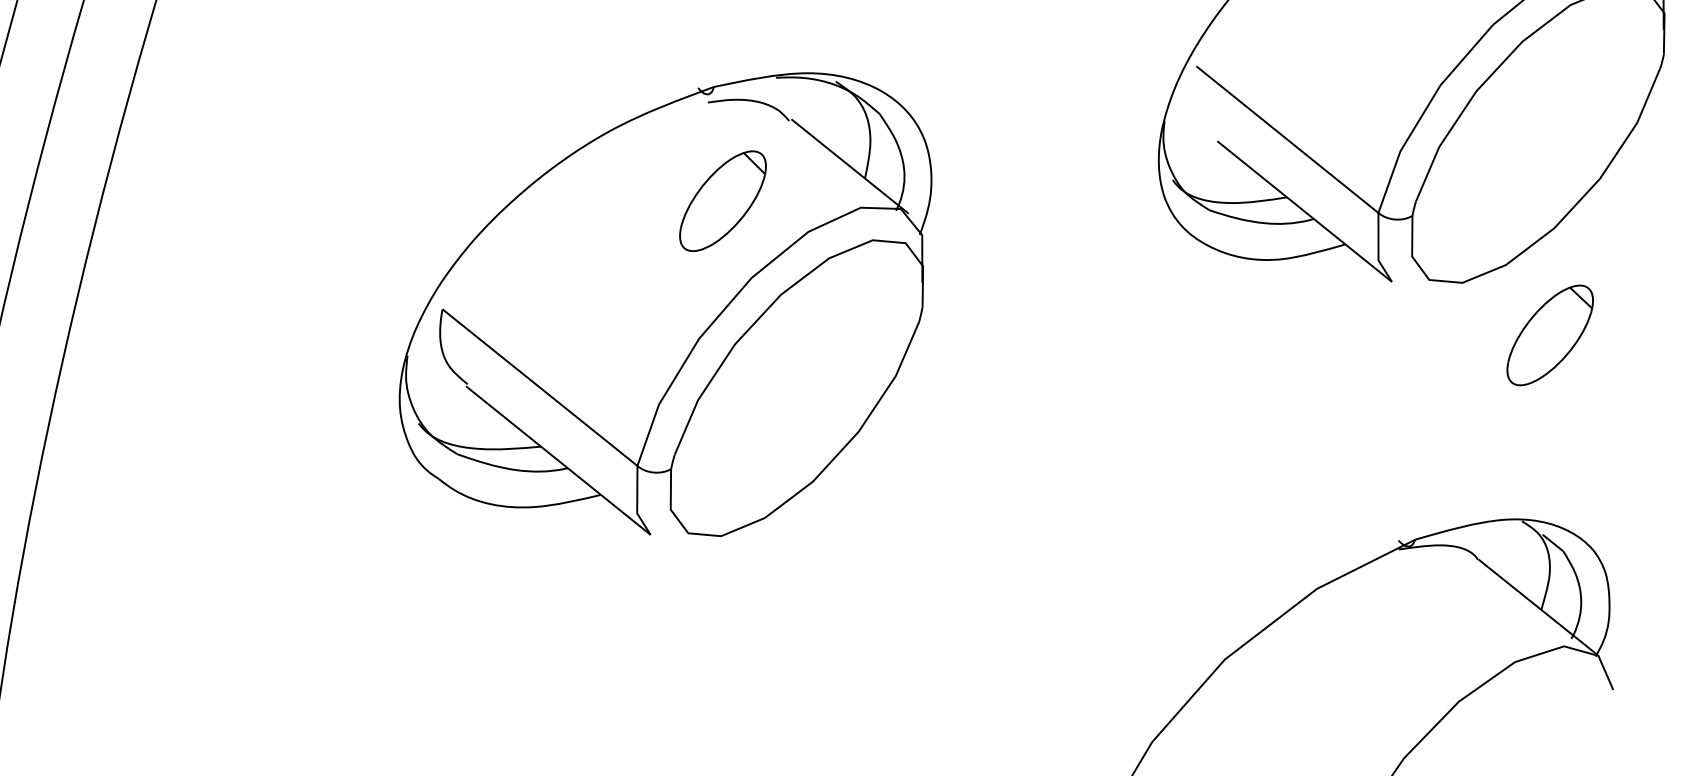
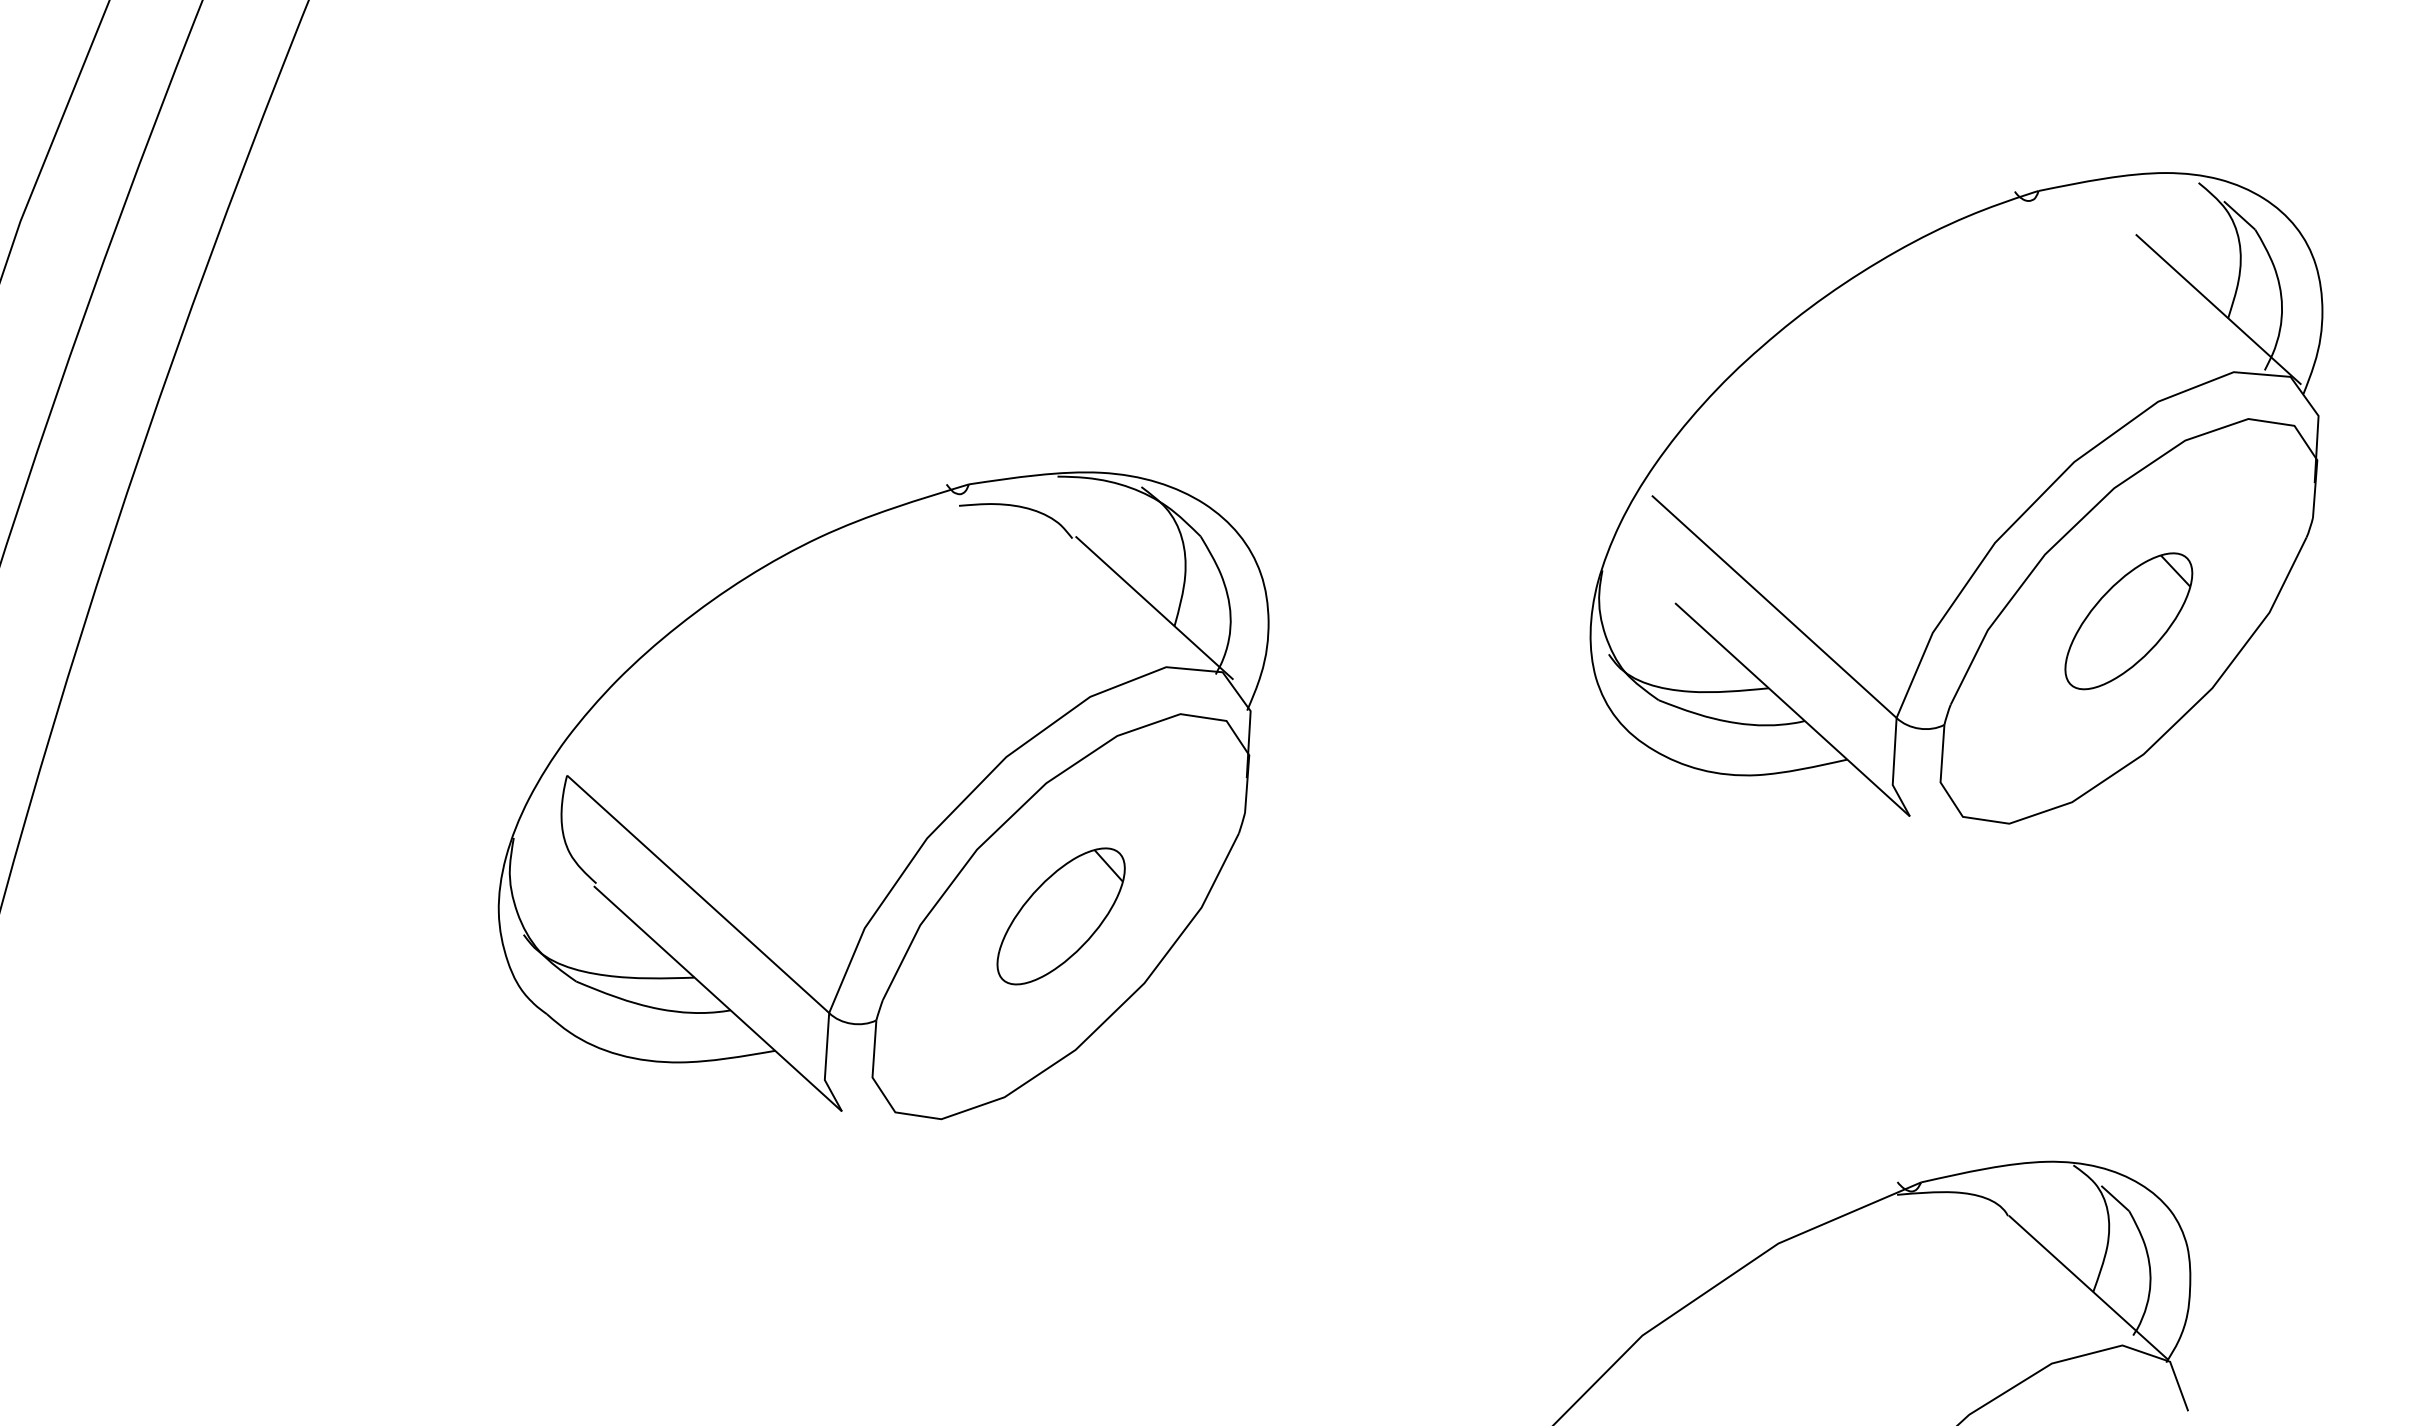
part: (722, 201) -> (1060, 916), moved
part: (1549, 335) -> (2128, 621), moved

